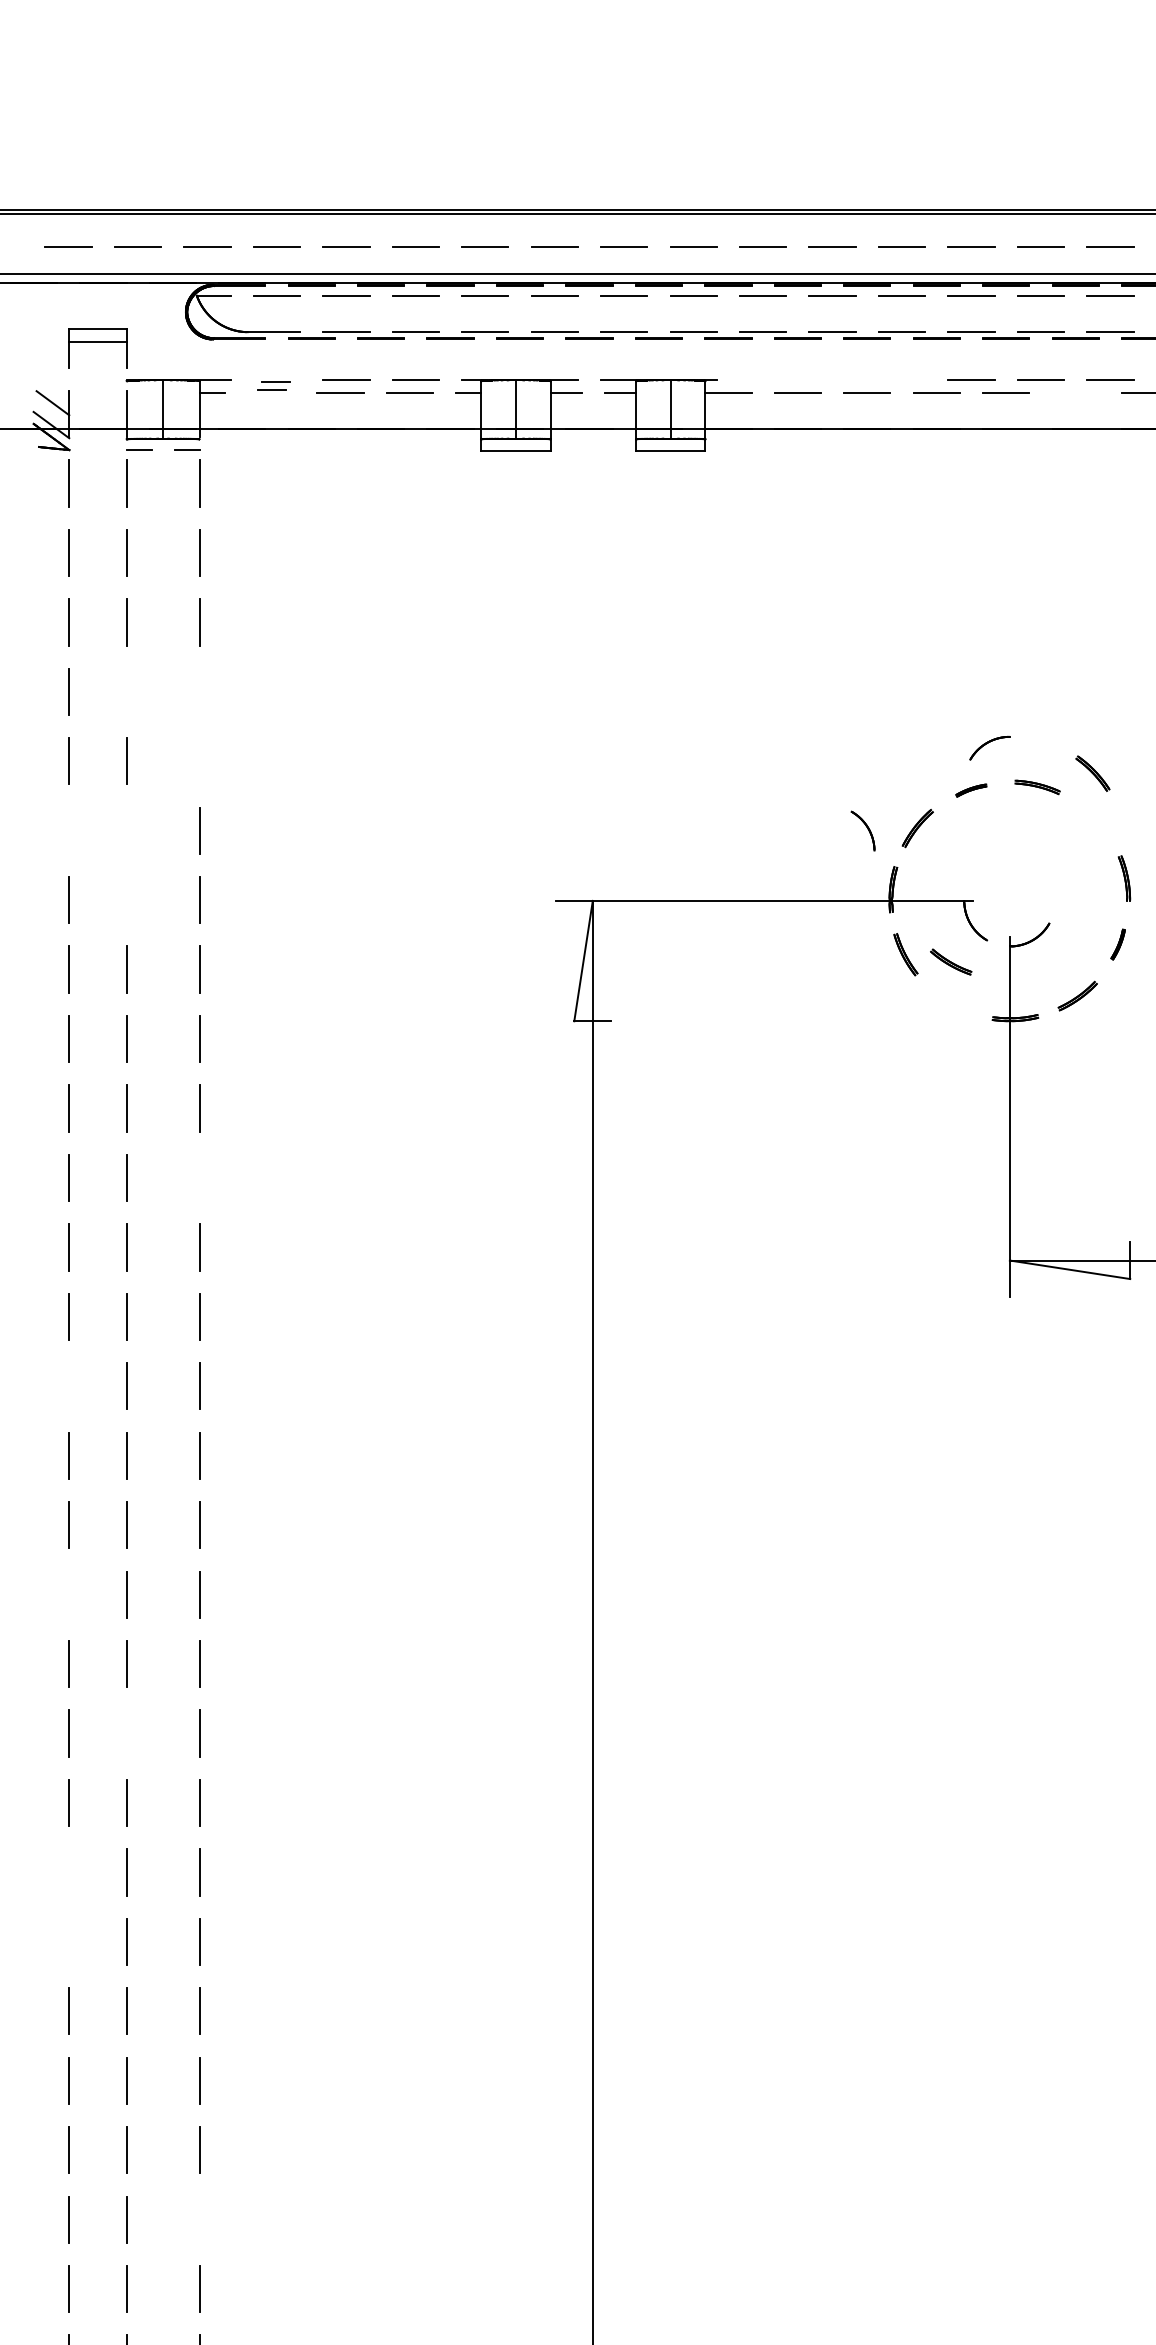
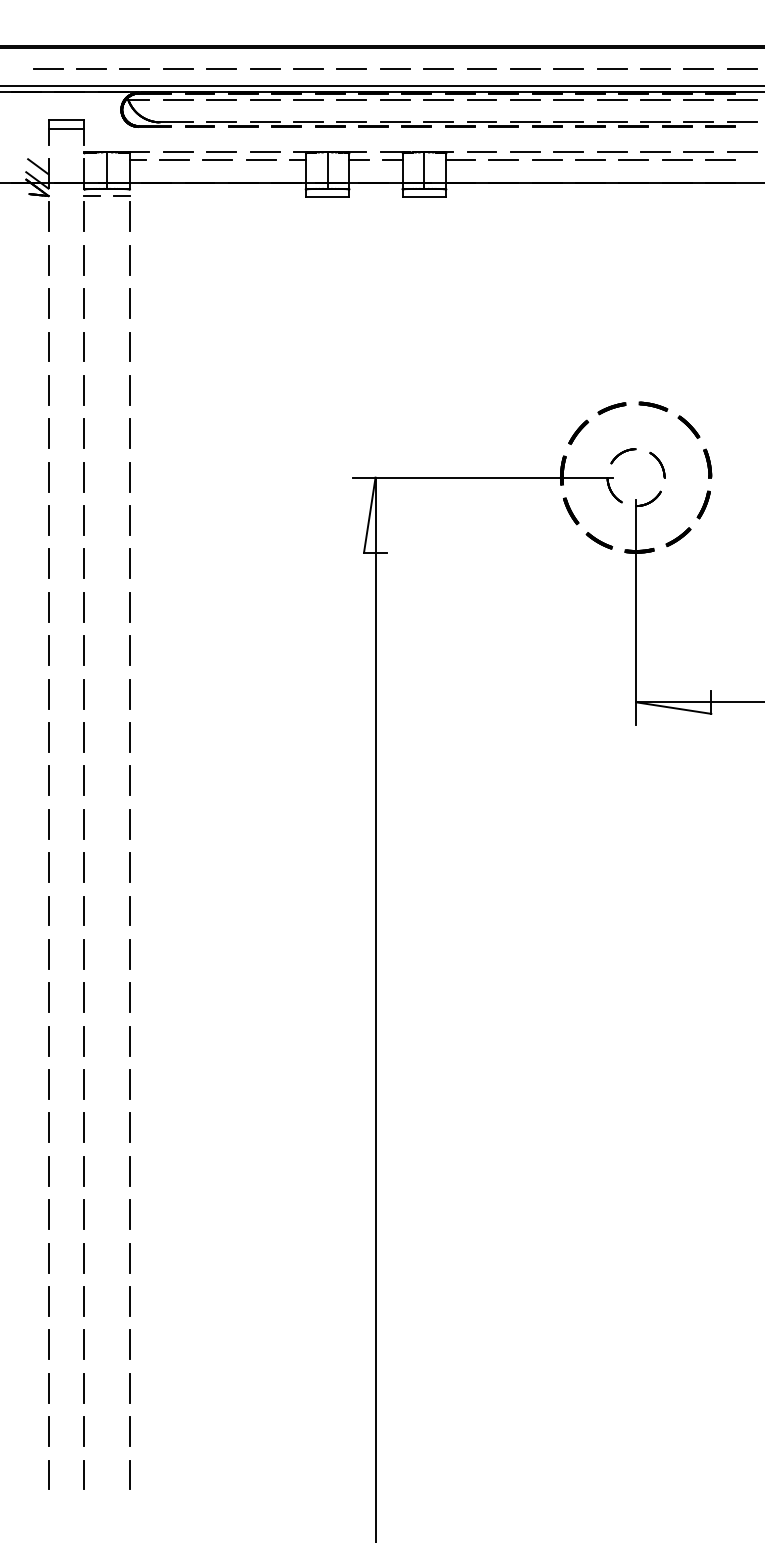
line: (762, 378) -> (481, 151), added
line: (831, 378) -> (524, 151), added
line: (901, 378) -> (568, 151), added
part: (274, 385) -> (176, 155), size x1.67
line: (1074, 393) -> (676, 160), added
line: (126, 690) -> (84, 346), added
line: (198, 690) -> (129, 346), added
part: (989, 748) -> (623, 456), moved
line: (198, 759) -> (129, 389), added
part: (1092, 772) -> (688, 426), moved
part: (970, 790) -> (611, 408), size x1.43
line: (69, 830) -> (48, 433), added
line: (126, 830) -> (84, 433), added
part: (863, 830) -> (657, 464), moved
line: (126, 899) -> (84, 476), added
part: (1117, 943) -> (703, 504), size x1.43
part: (951, 961) -> (599, 540), moved
line: (198, 1177) -> (129, 650), added
line: (69, 1385) -> (48, 780), added
line: (69, 1593) -> (48, 910), added
line: (126, 1733) -> (84, 997), added
line: (69, 1872) -> (48, 1084), added
line: (69, 1941) -> (48, 1127), added
line: (198, 2219) -> (129, 1301), added

